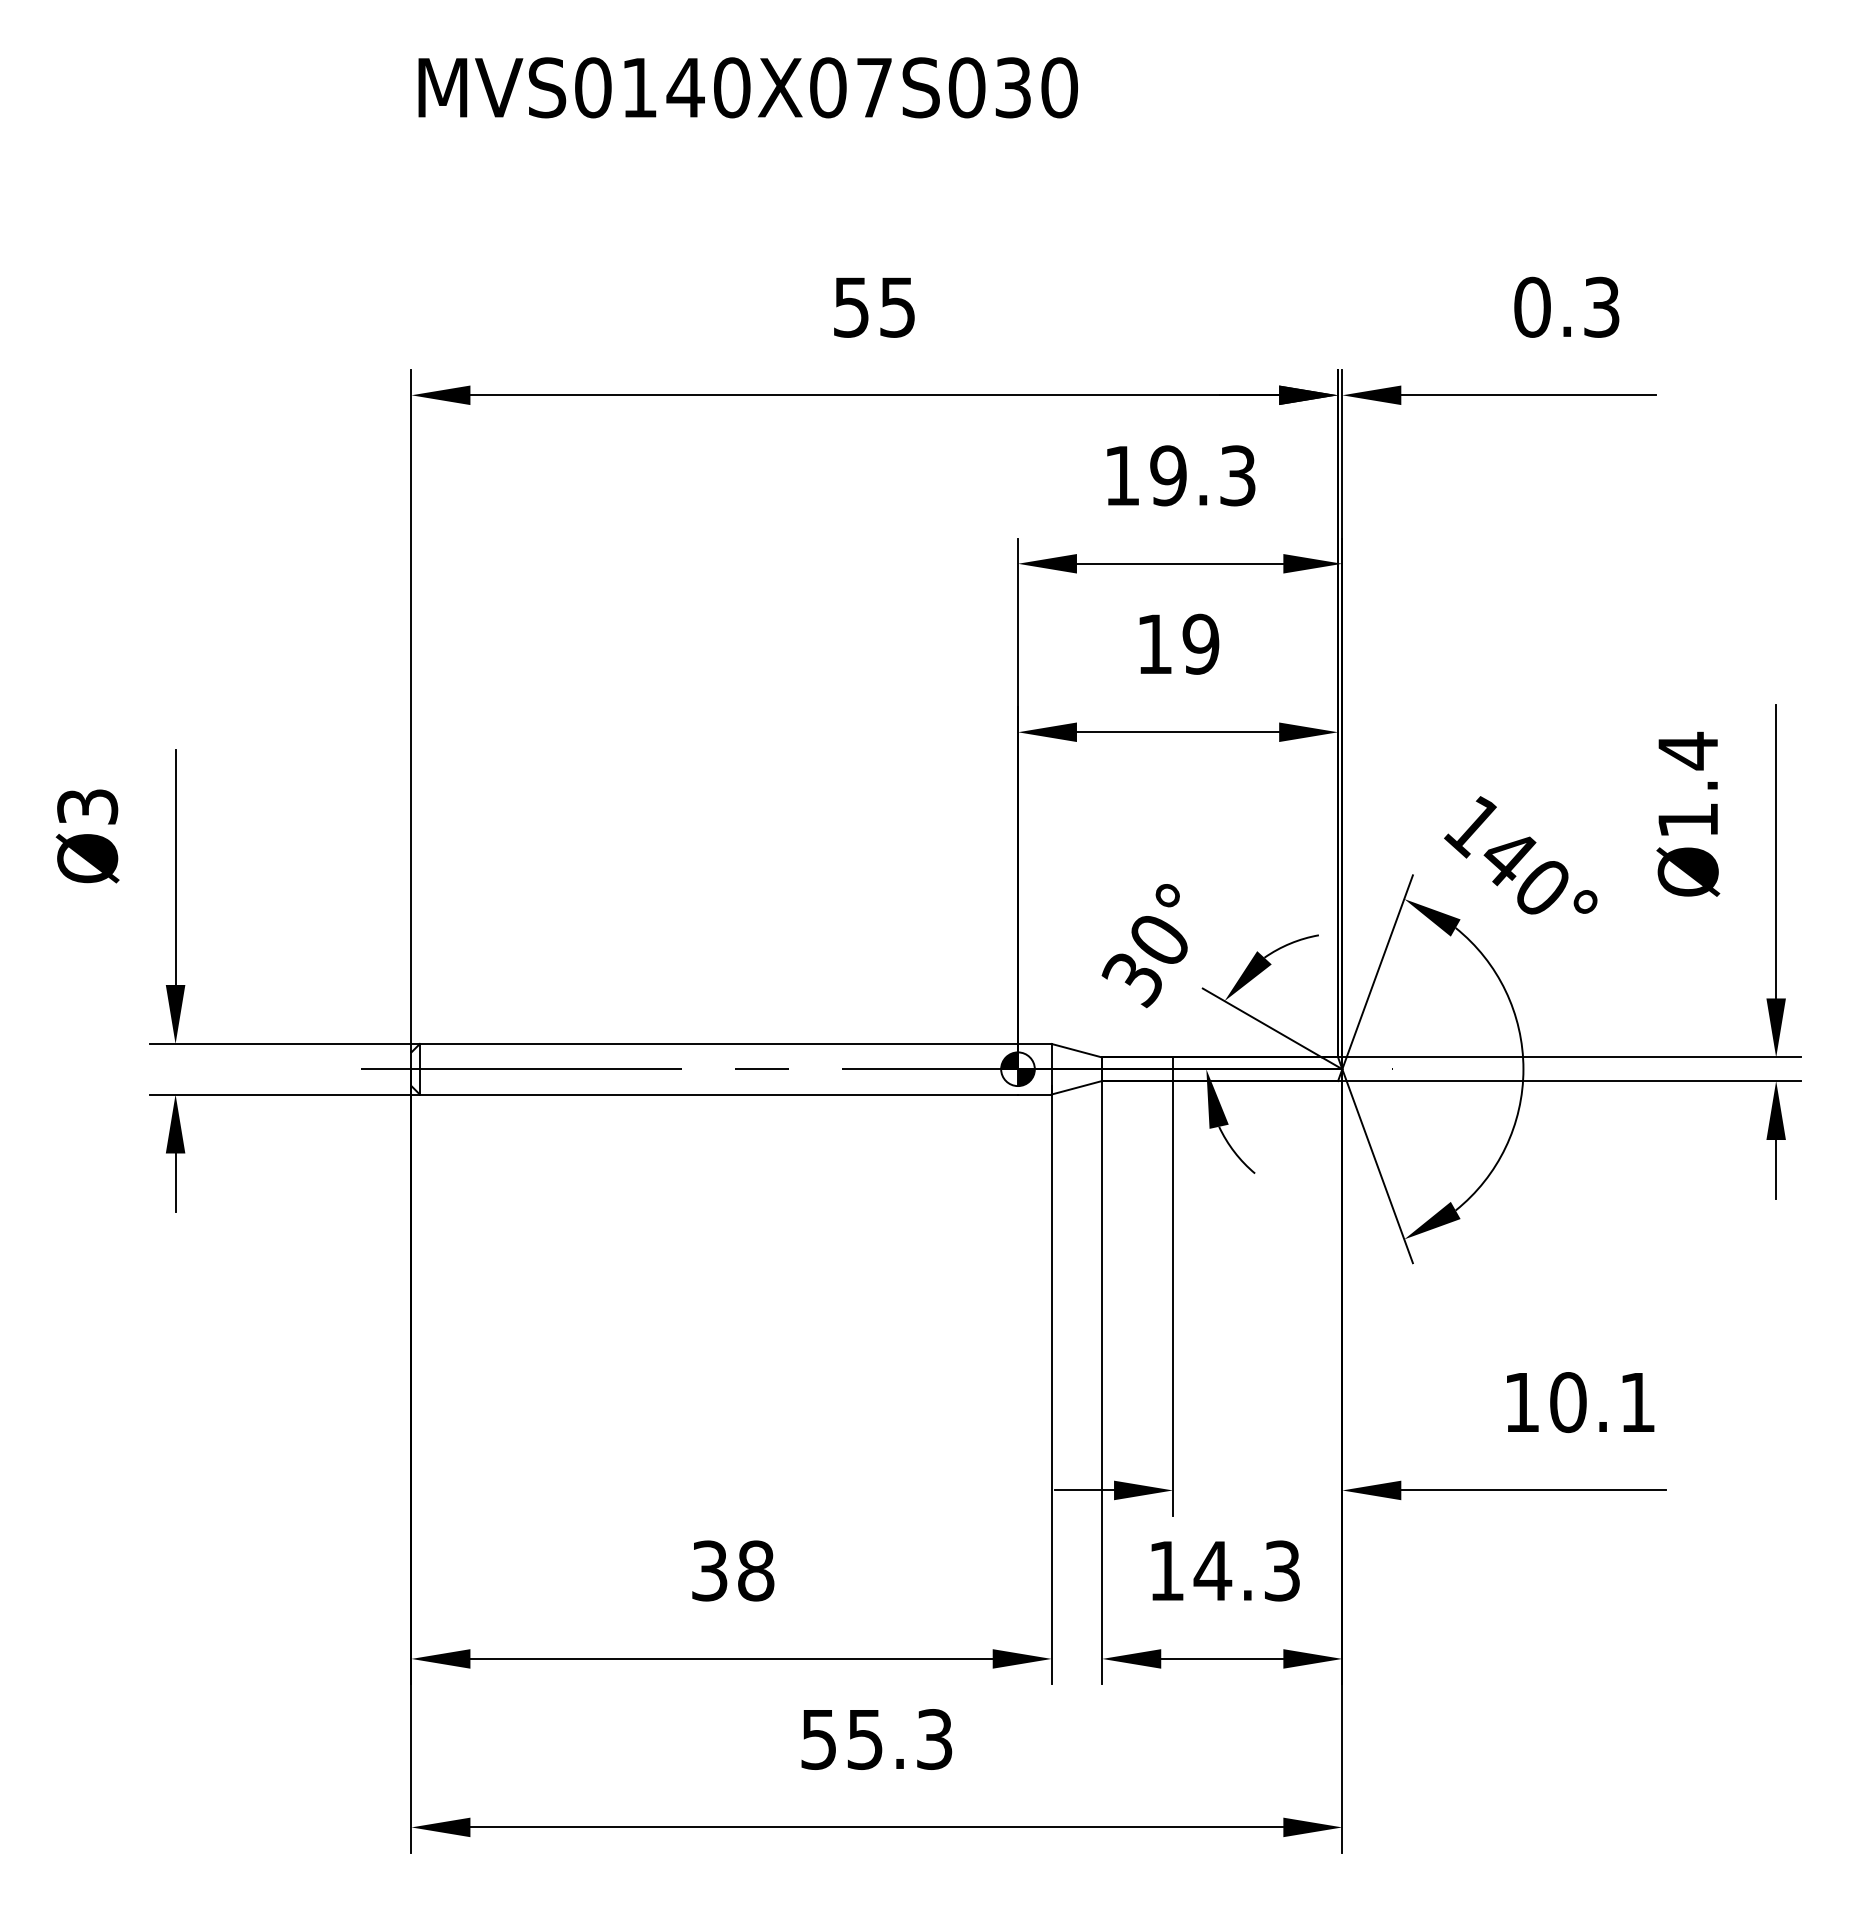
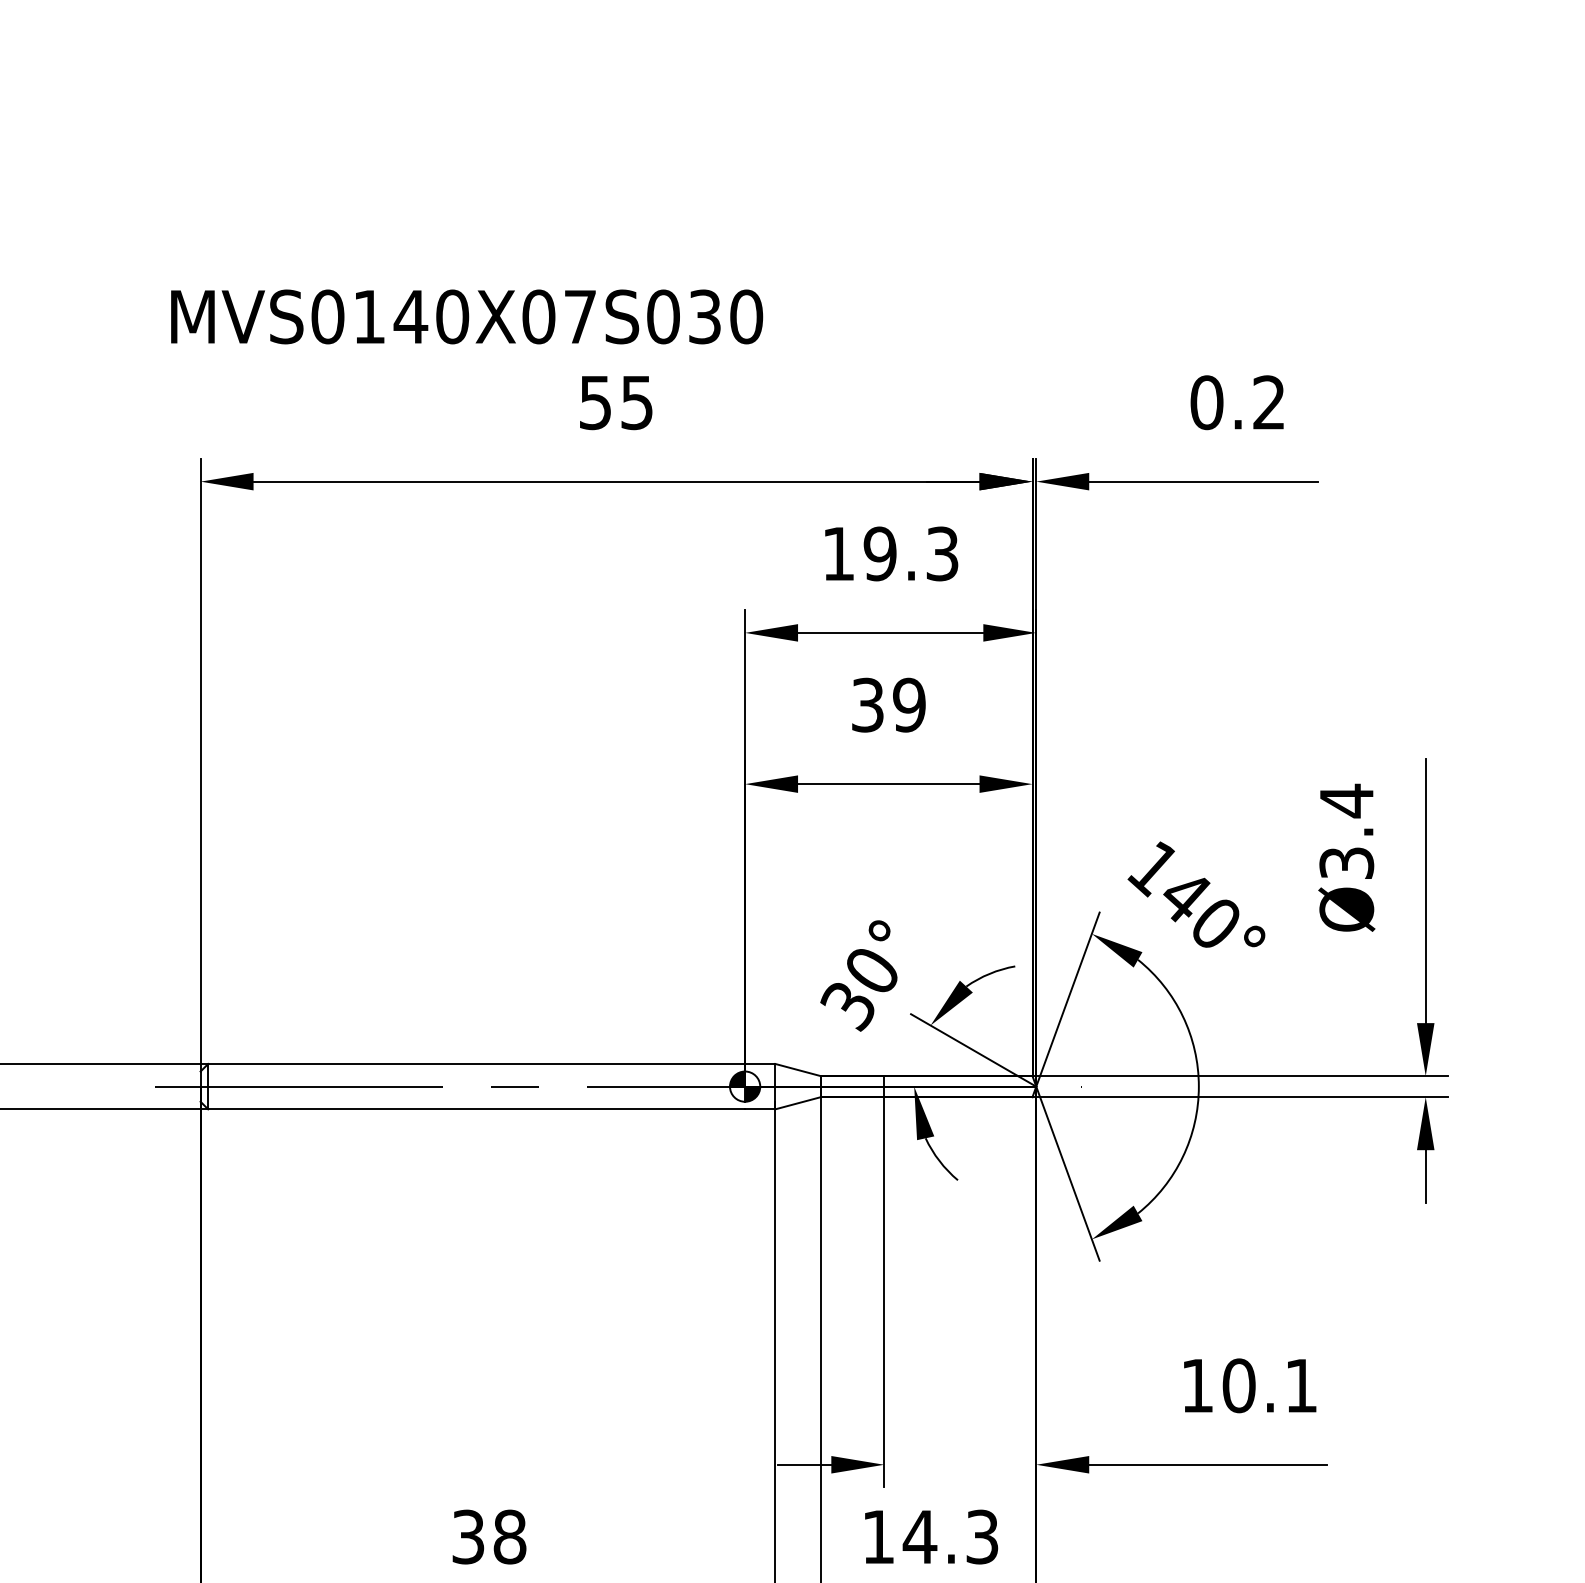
text: (747, 87) -> (466, 316), moved
text: (1601, 306) -> (1268, 401), 0.3 -> 0.2
text: (1154, 643) -> (867, 704), 19 -> 39
text: (1687, 820) -> (1346, 863), Ø1.4 -> Ø3.4

